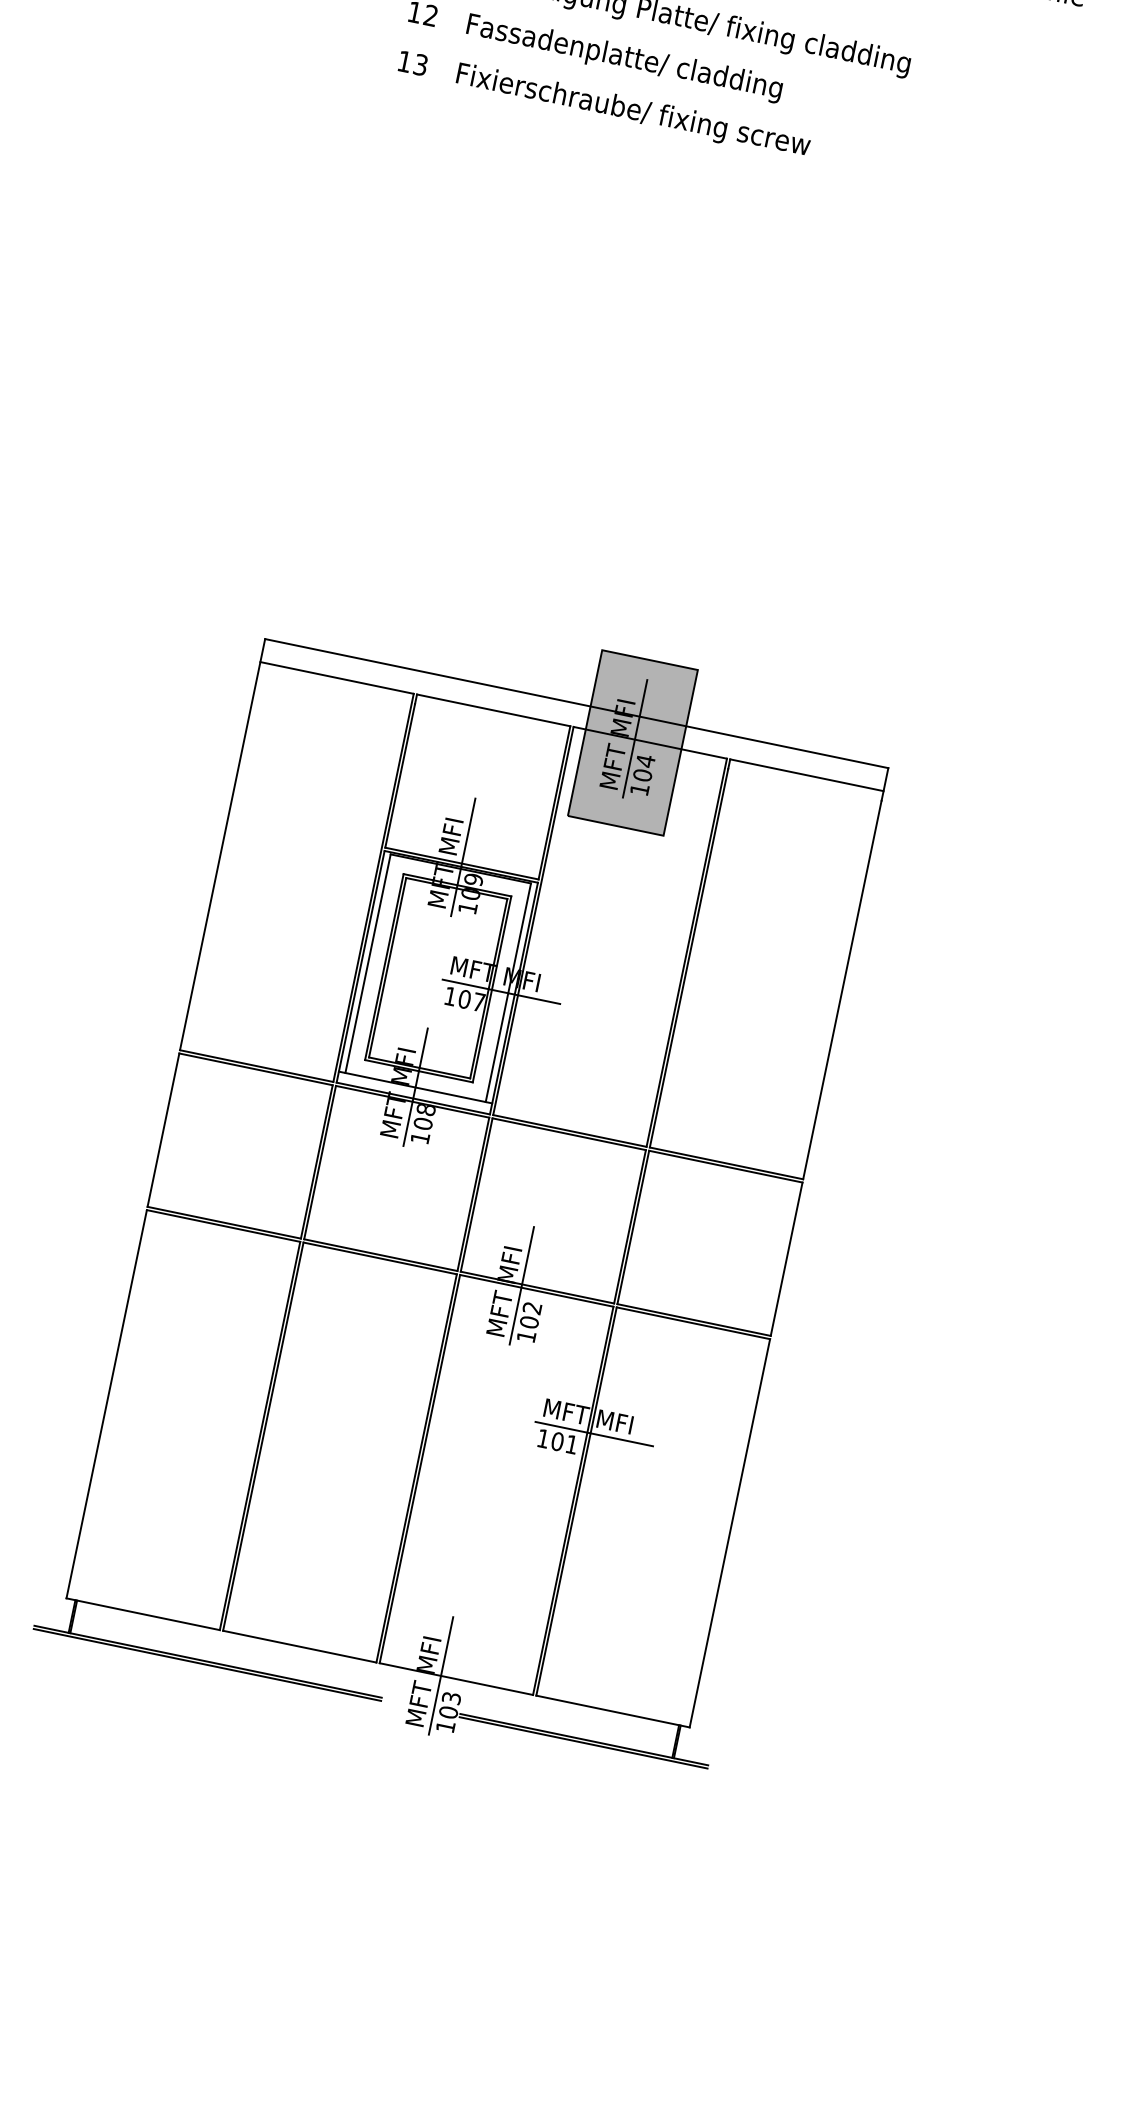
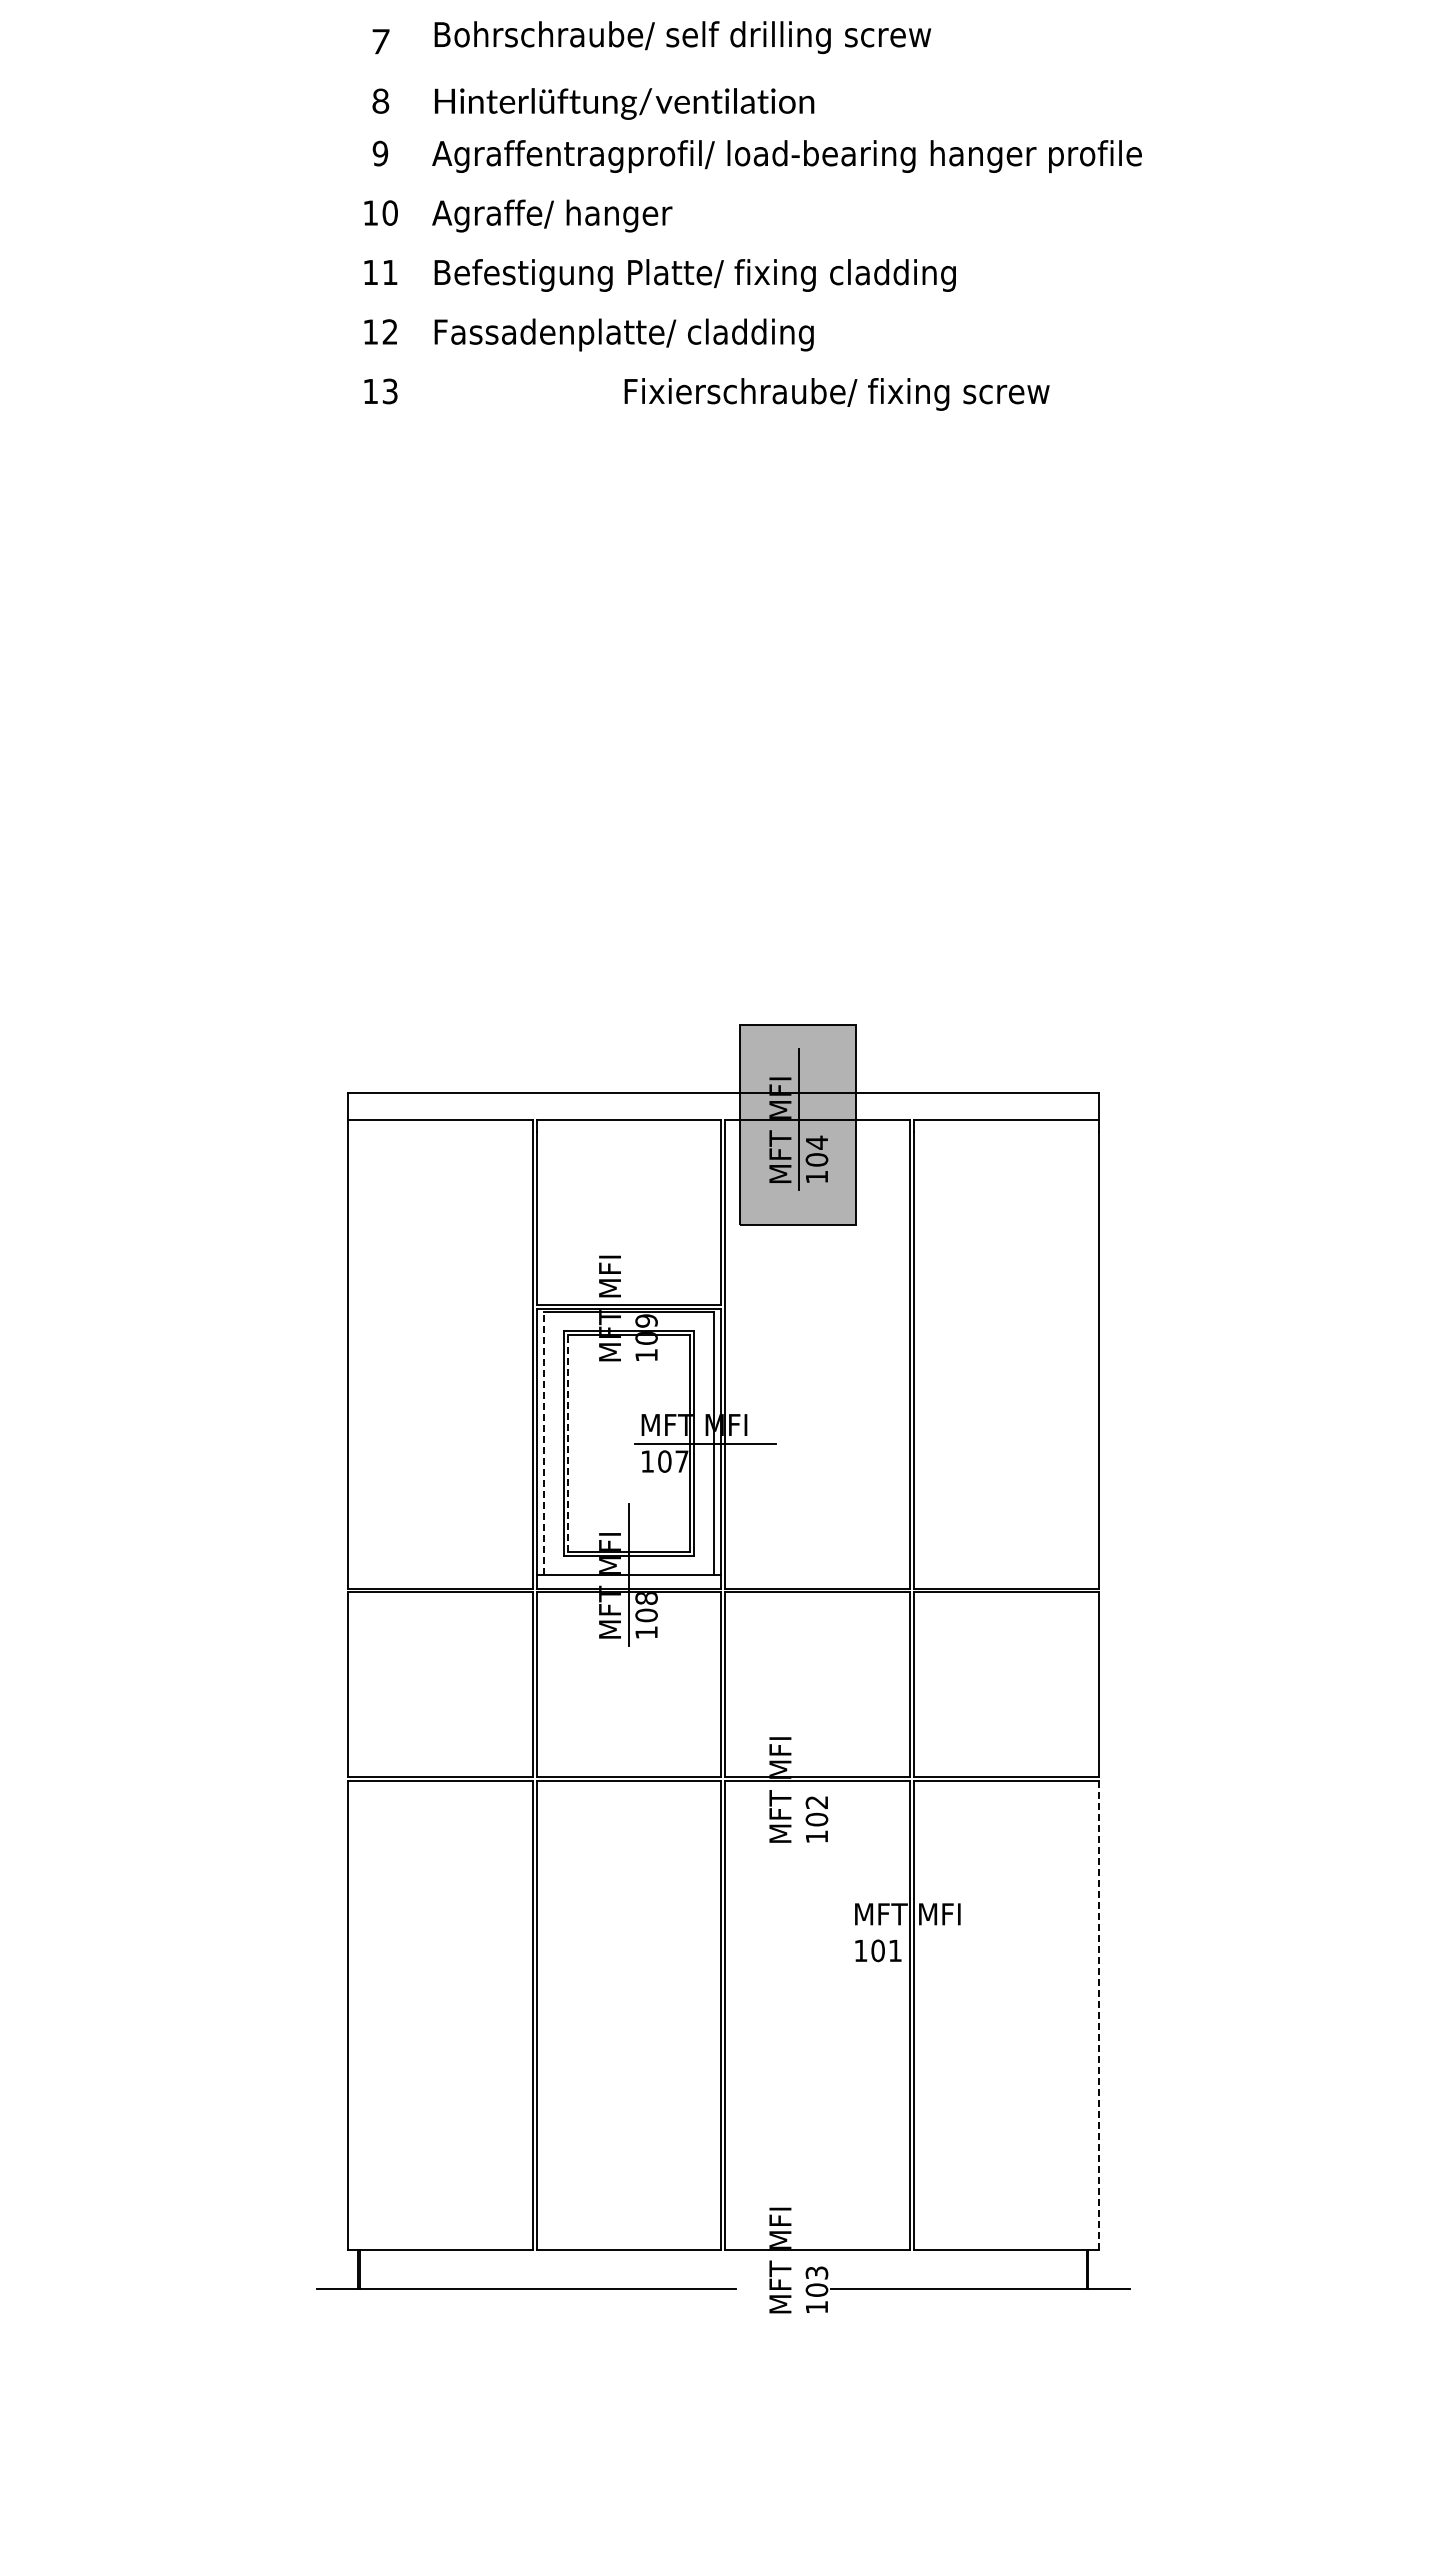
text: (632, 111) -> (836, 394), moved
line: (463, 857) -> (629, 1297), removed
line: (368, 963) -> (544, 1443), solid -> dashed
line: (388, 967) -> (568, 1442), solid -> dashed
line: (522, 1285) -> (799, 1778), removed
line: (594, 1434) -> (918, 1933), removed
line: (730, 1533) -> (1099, 2015), solid -> dashed
line: (207, 1664) -> (526, 2292), removed
line: (441, 1675) -> (799, 2249), removed
line: (583, 1742) -> (979, 2292), removed

